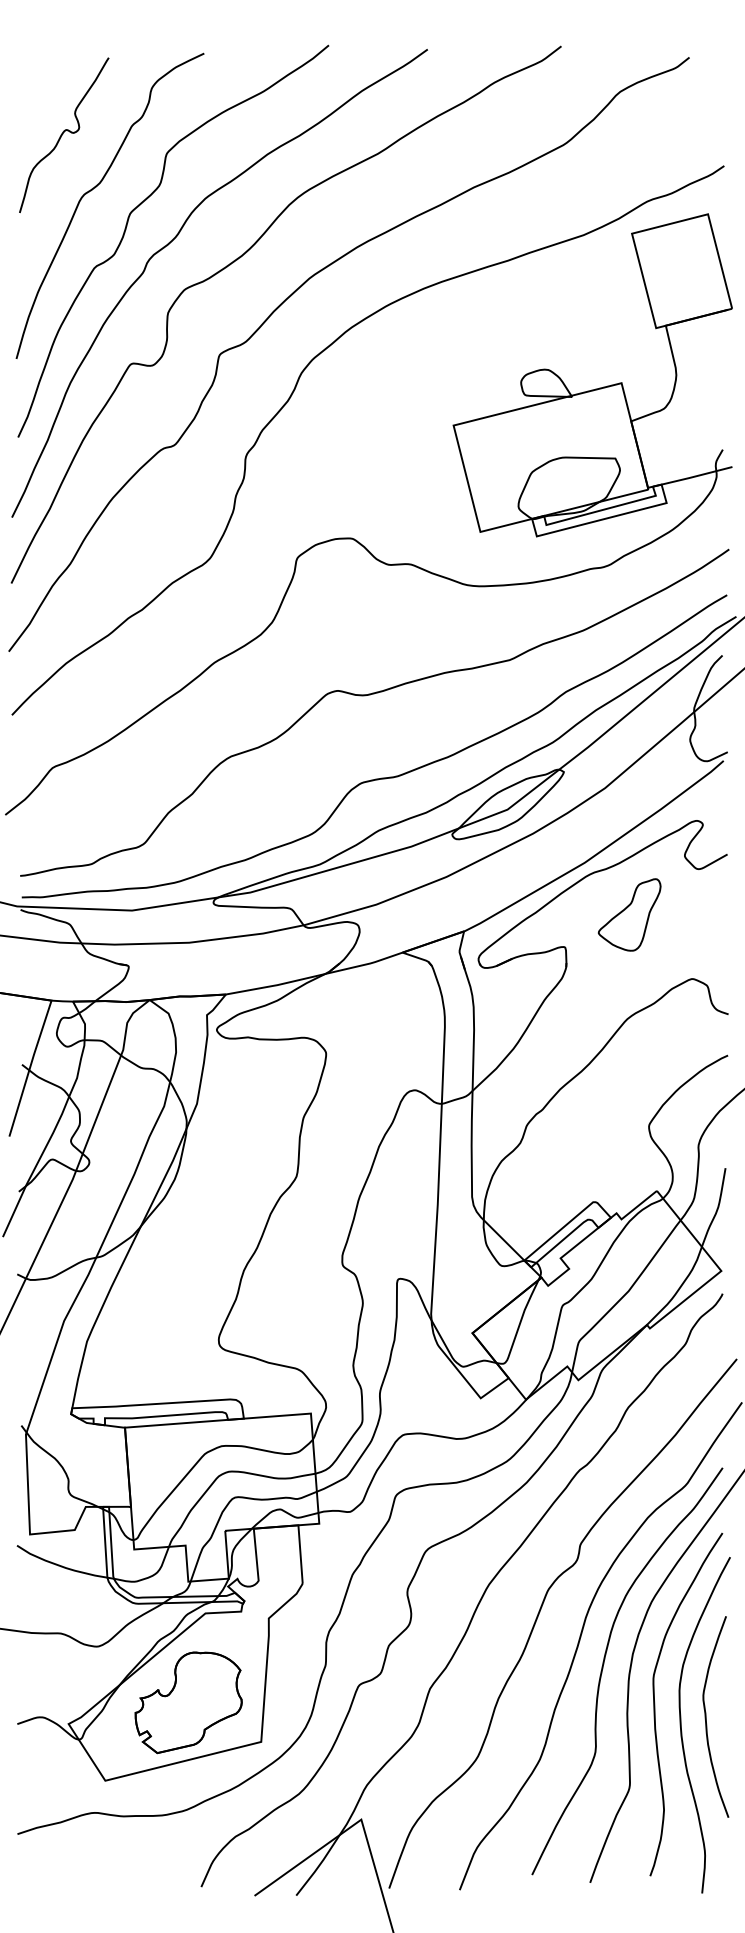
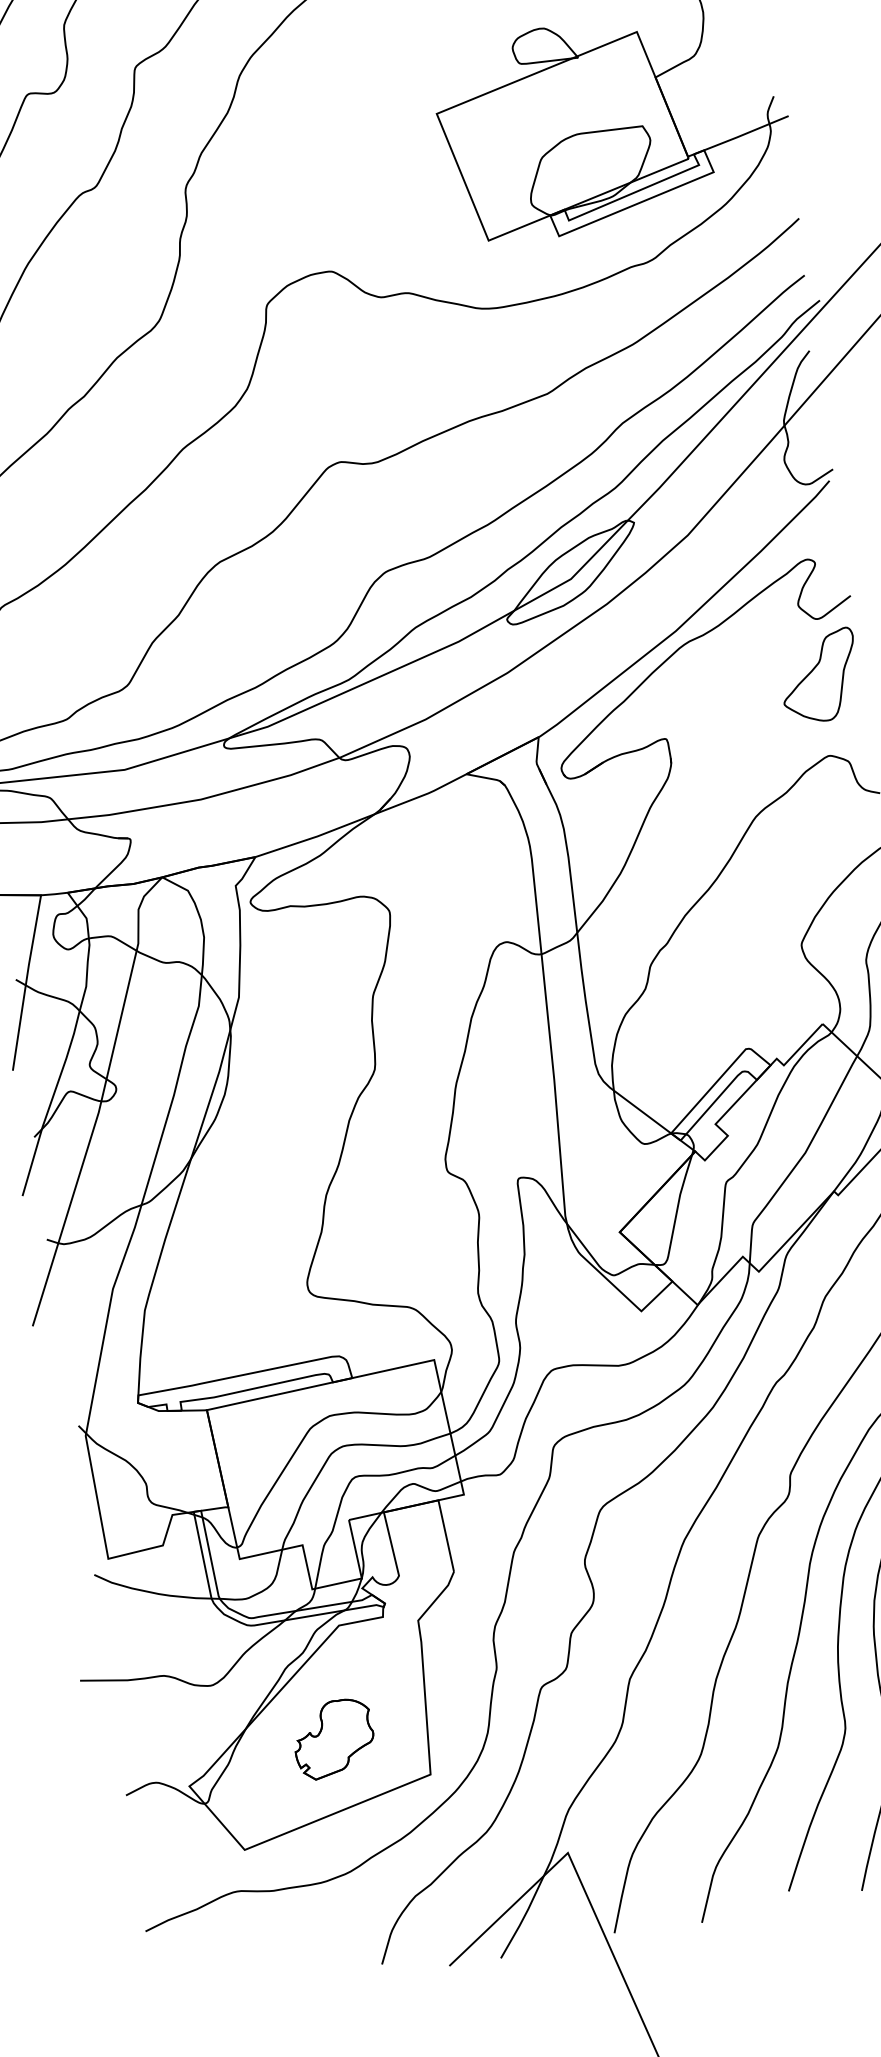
part: (629, 914) -> (819, 675), moved
part: (188, 1702) -> (333, 1738), size x0.6

